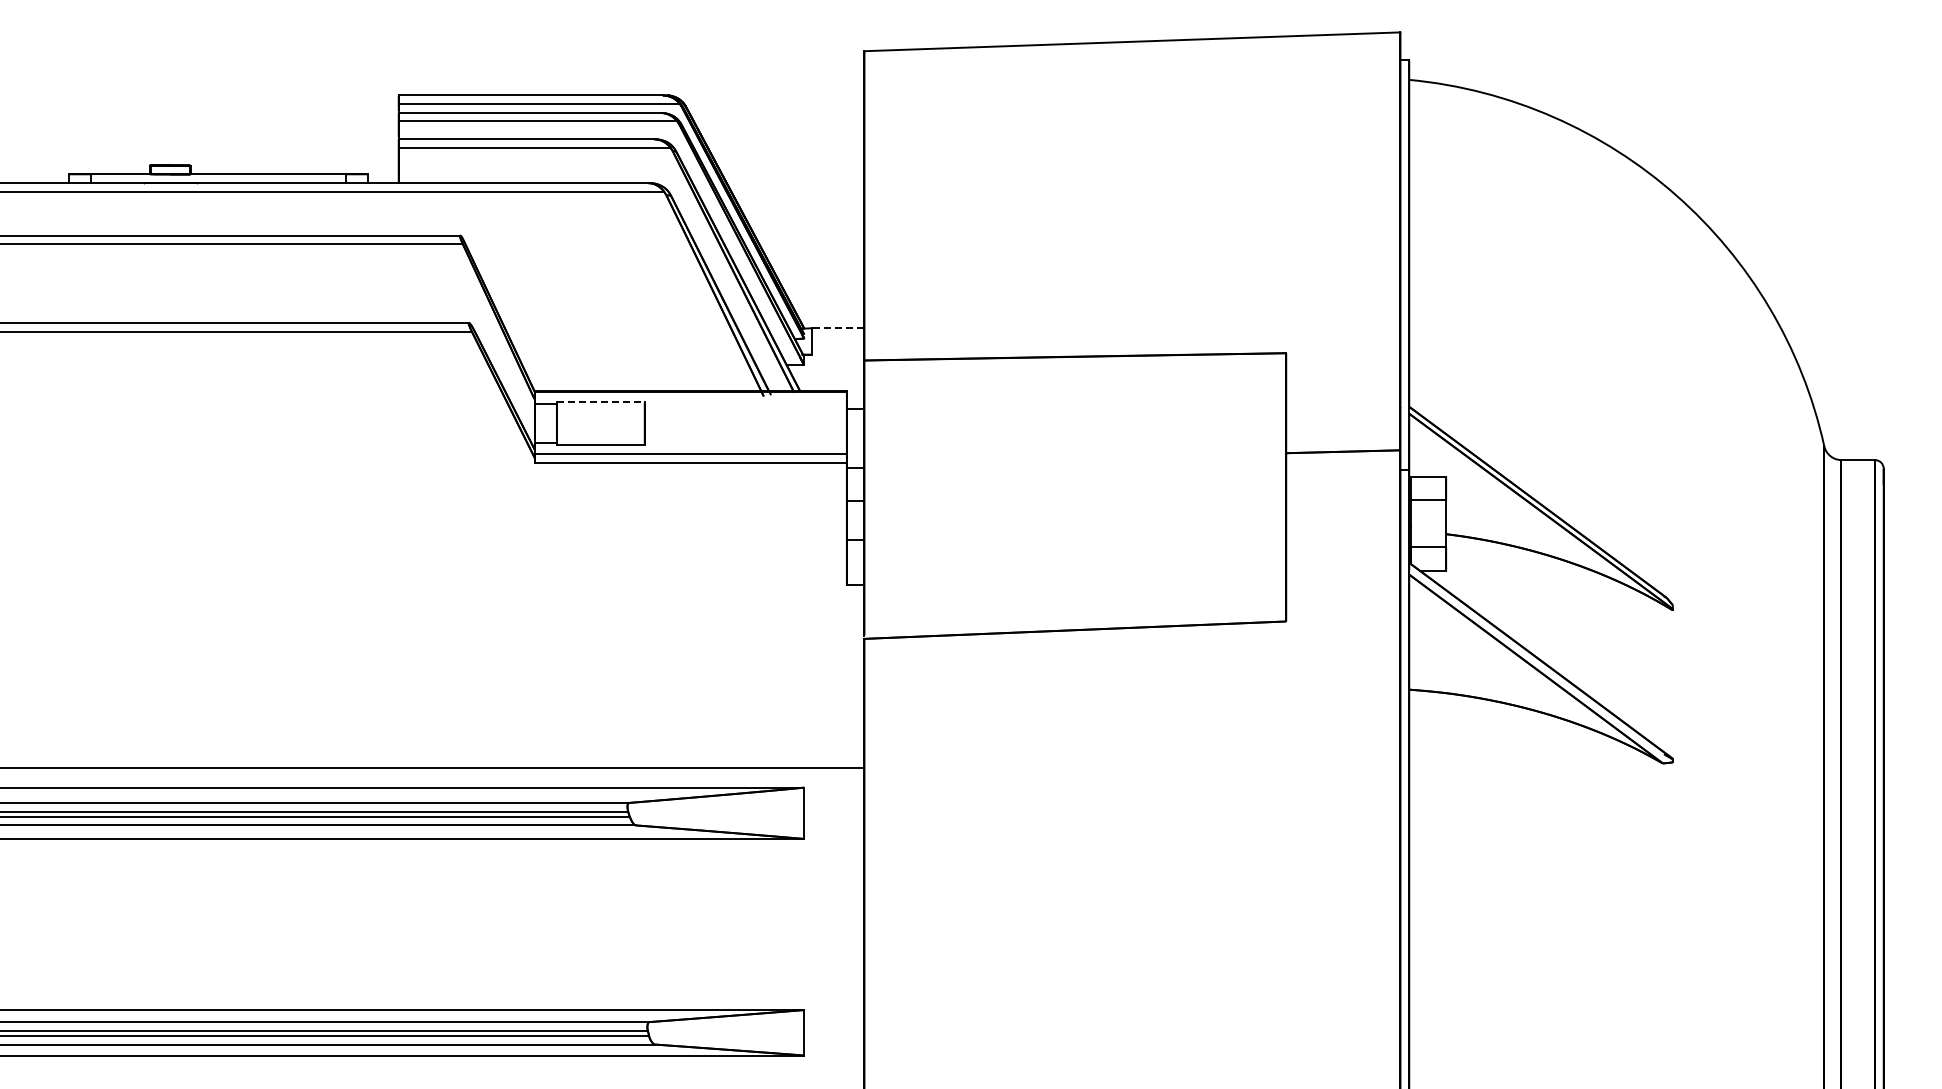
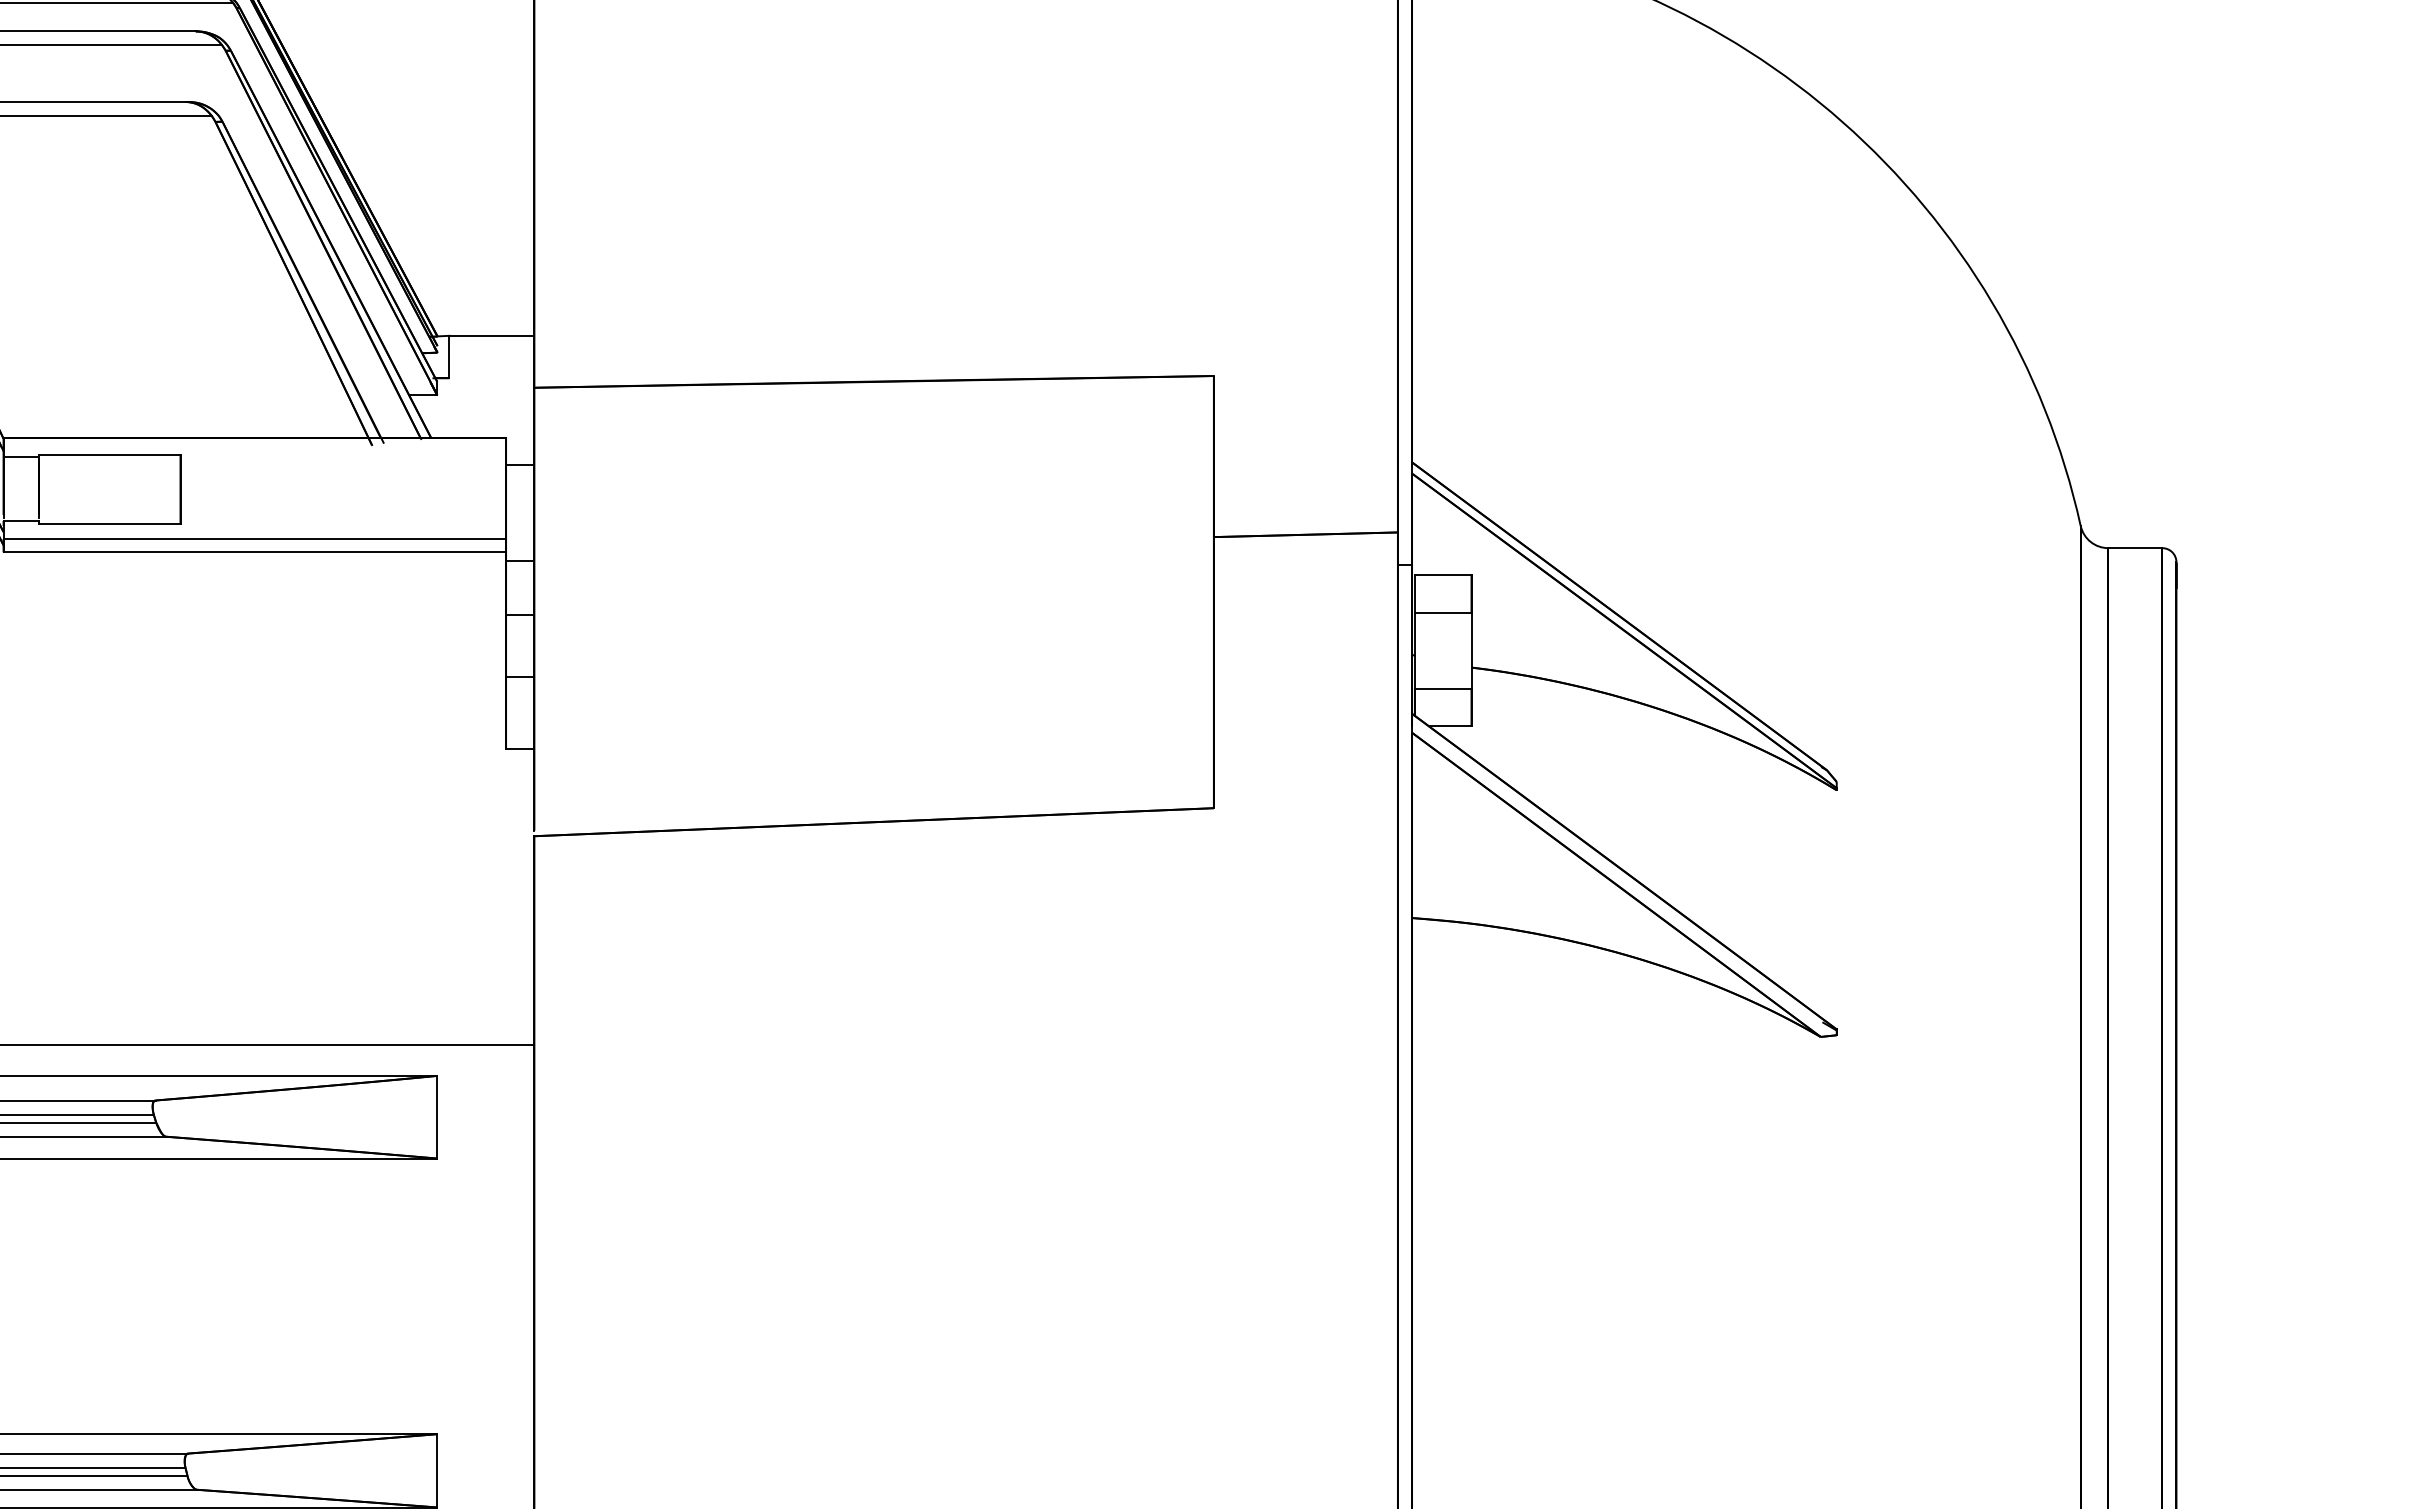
line: (837, 328) -> (490, 336), dashed -> solid
line: (600, 402) -> (109, 455), dashed -> solid

